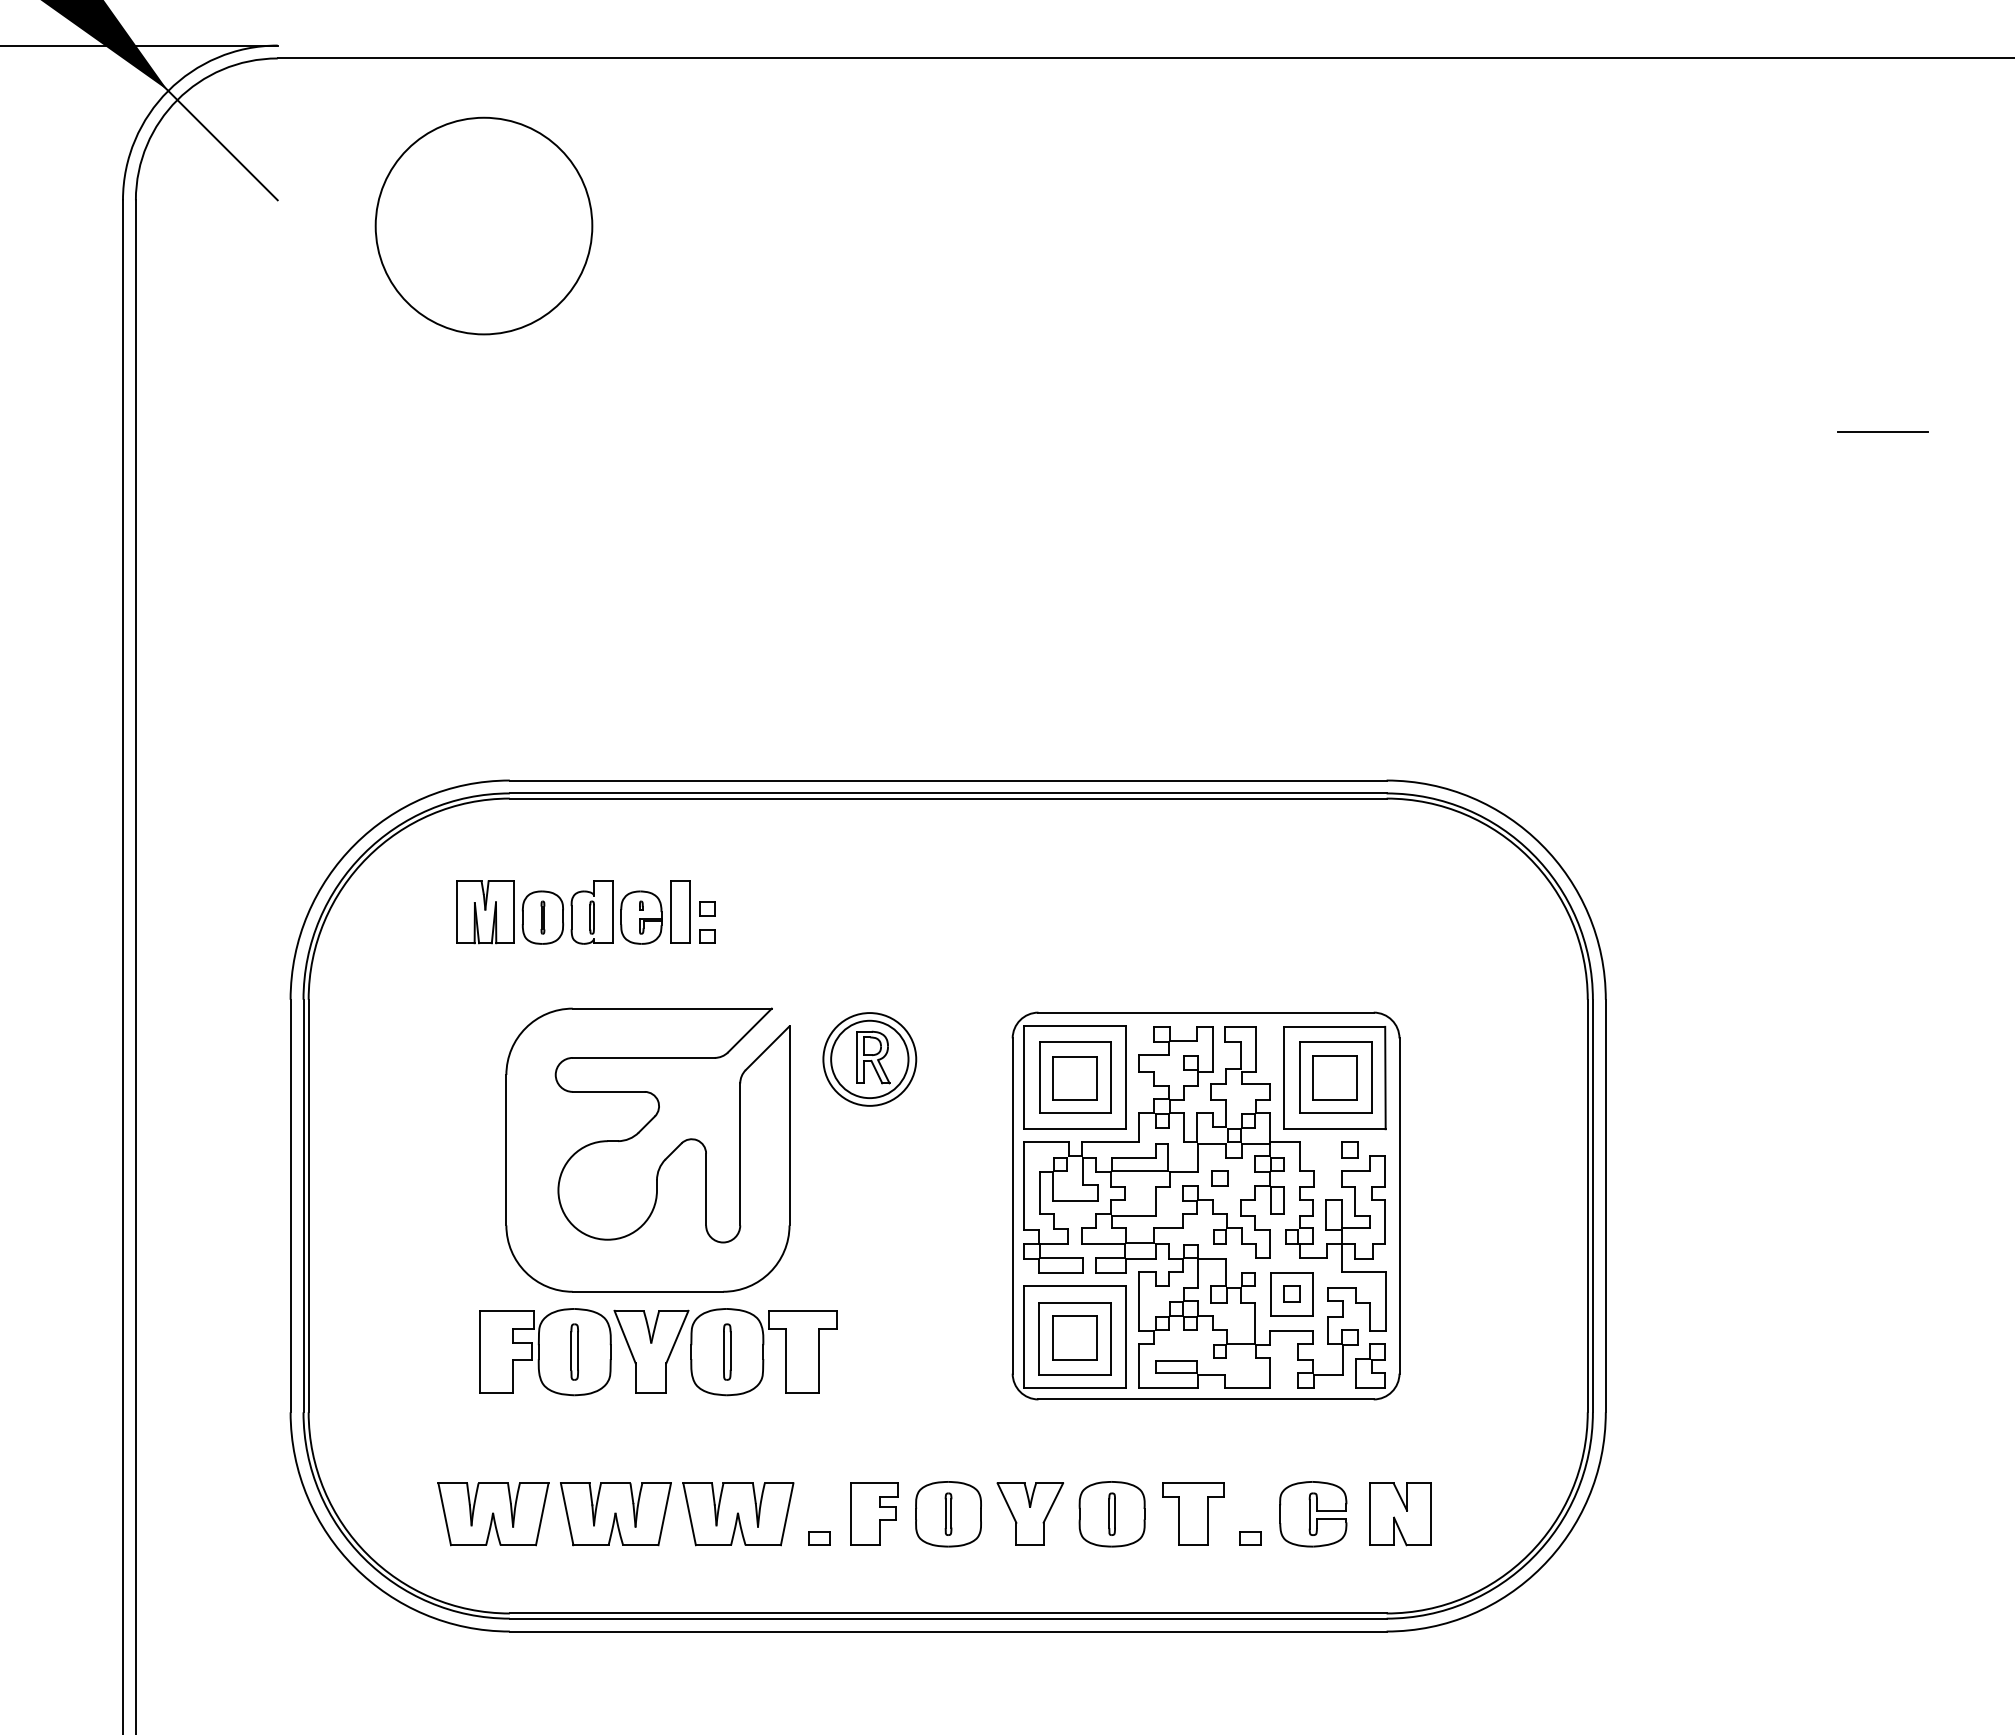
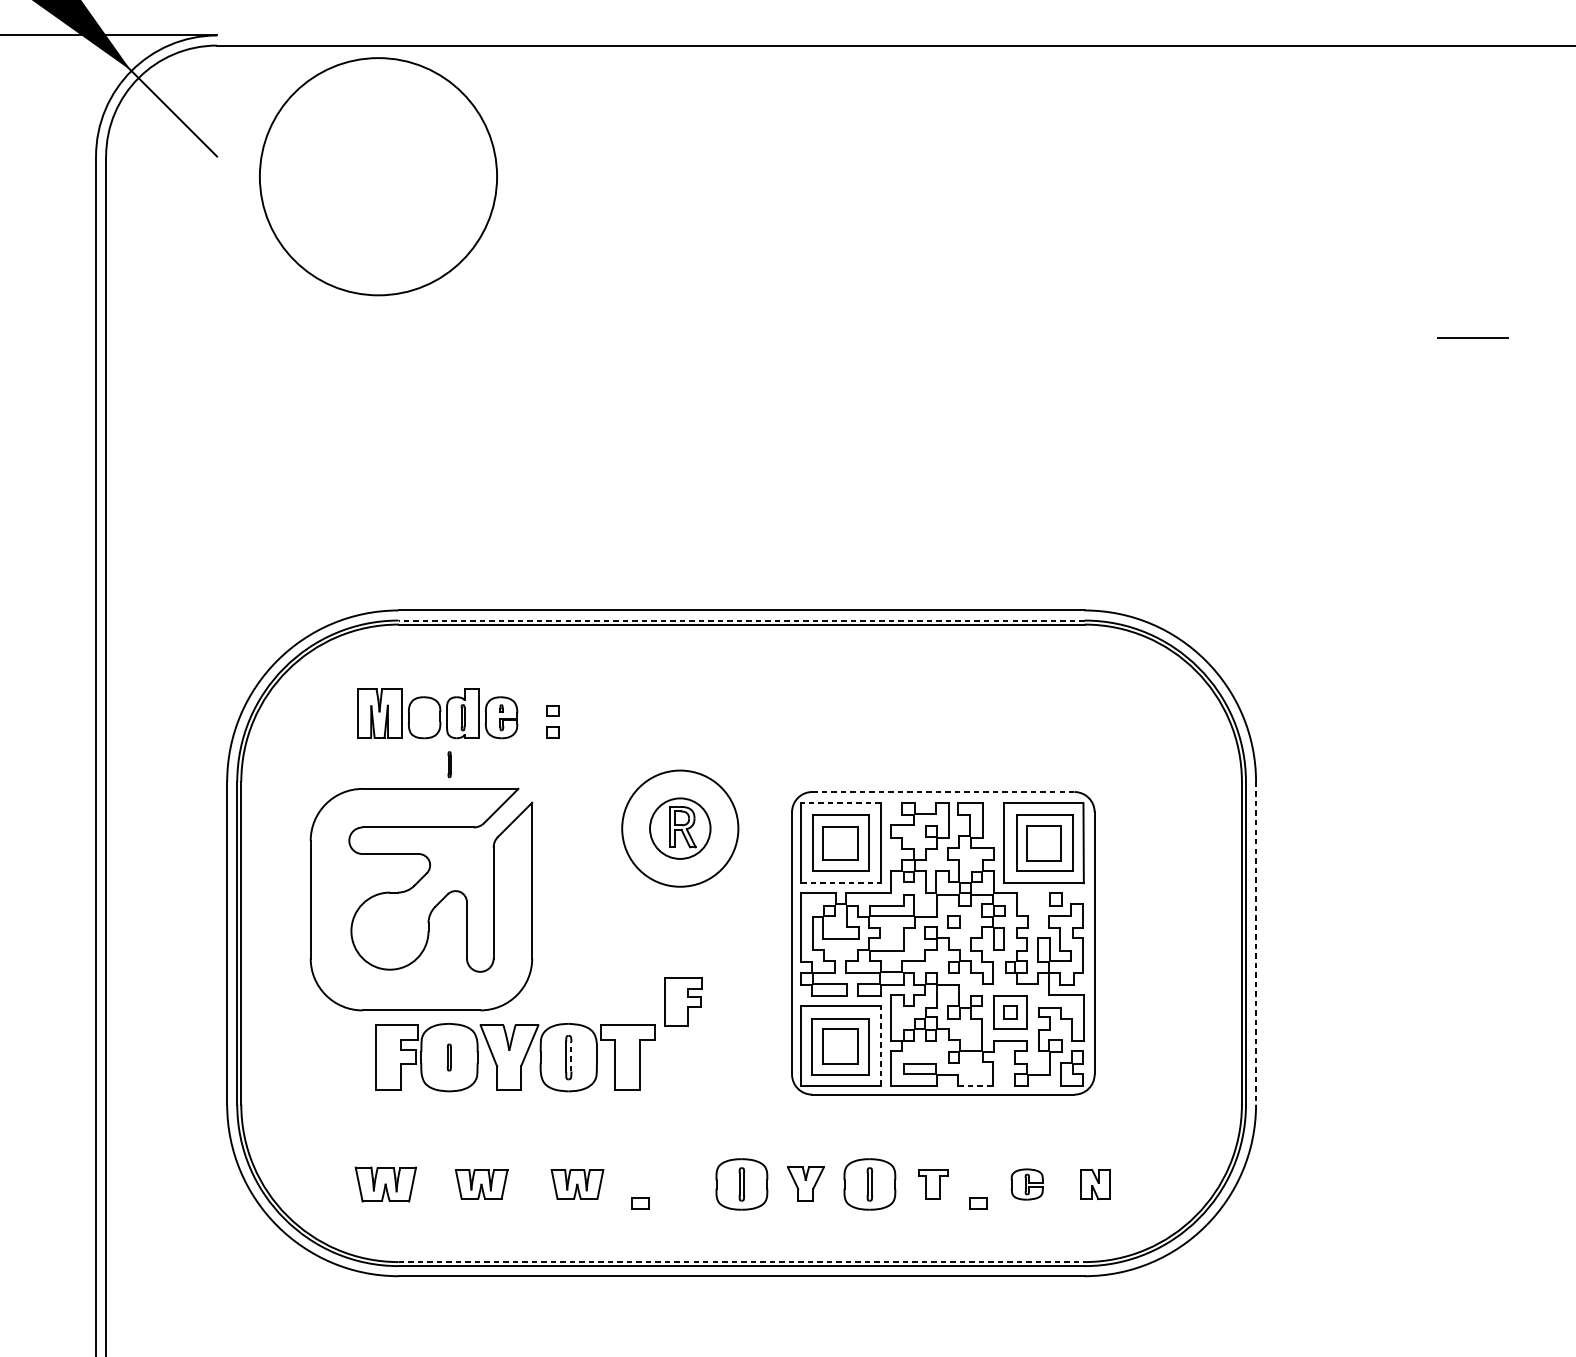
circle: (483, 225) -> (378, 176), size x1.4
line: (947, 793) -> (741, 620), solid -> dashed
part: (680, 911) -> (532, 712), removed
part: (542, 917) -> (449, 764), moved
line: (1206, 1012) -> (943, 791), solid -> dashed
line: (1075, 1026) -> (841, 802), solid -> dashed
circle: (869, 1059) -> (680, 828), size x1.6
line: (1075, 1129) -> (841, 883), solid -> dashed
part: (637, 1135) -> (413, 888), moved
line: (1605, 1206) -> (1255, 943), solid -> dashed
line: (1126, 1337) -> (881, 1046), solid -> dashed
part: (574, 1351) -> (449, 1057), size x0.6
line: (730, 1351) -> (571, 1057), solid -> dashed
line: (1248, 1387) -> (976, 1085), solid -> dashed
part: (874, 1513) -> (683, 1001), moved
part: (1030, 1513) -> (805, 1183), size x0.7
part: (1193, 1513) -> (933, 1183), size x0.6
part: (493, 1514) -> (385, 1184), size x0.7
part: (615, 1514) -> (481, 1184), size x0.6
part: (738, 1514) -> (577, 1184), size x0.6
part: (1313, 1514) -> (1027, 1184), size x0.6
part: (1400, 1514) -> (1095, 1184), size x0.6
line: (948, 1613) -> (741, 1262), solid -> dashed

